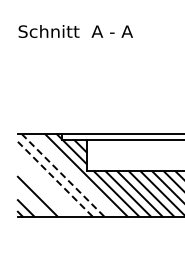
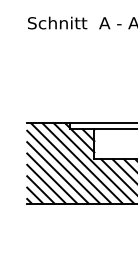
line: (62, 175) -> (70, 163), dashed -> solid
line: (74, 175) -> (82, 163), added
line: (55, 179) -> (63, 167), dashed -> solid
line: (49, 184) -> (58, 172), added
line: (43, 190) -> (52, 178), added
line: (31, 202) -> (40, 189), added

